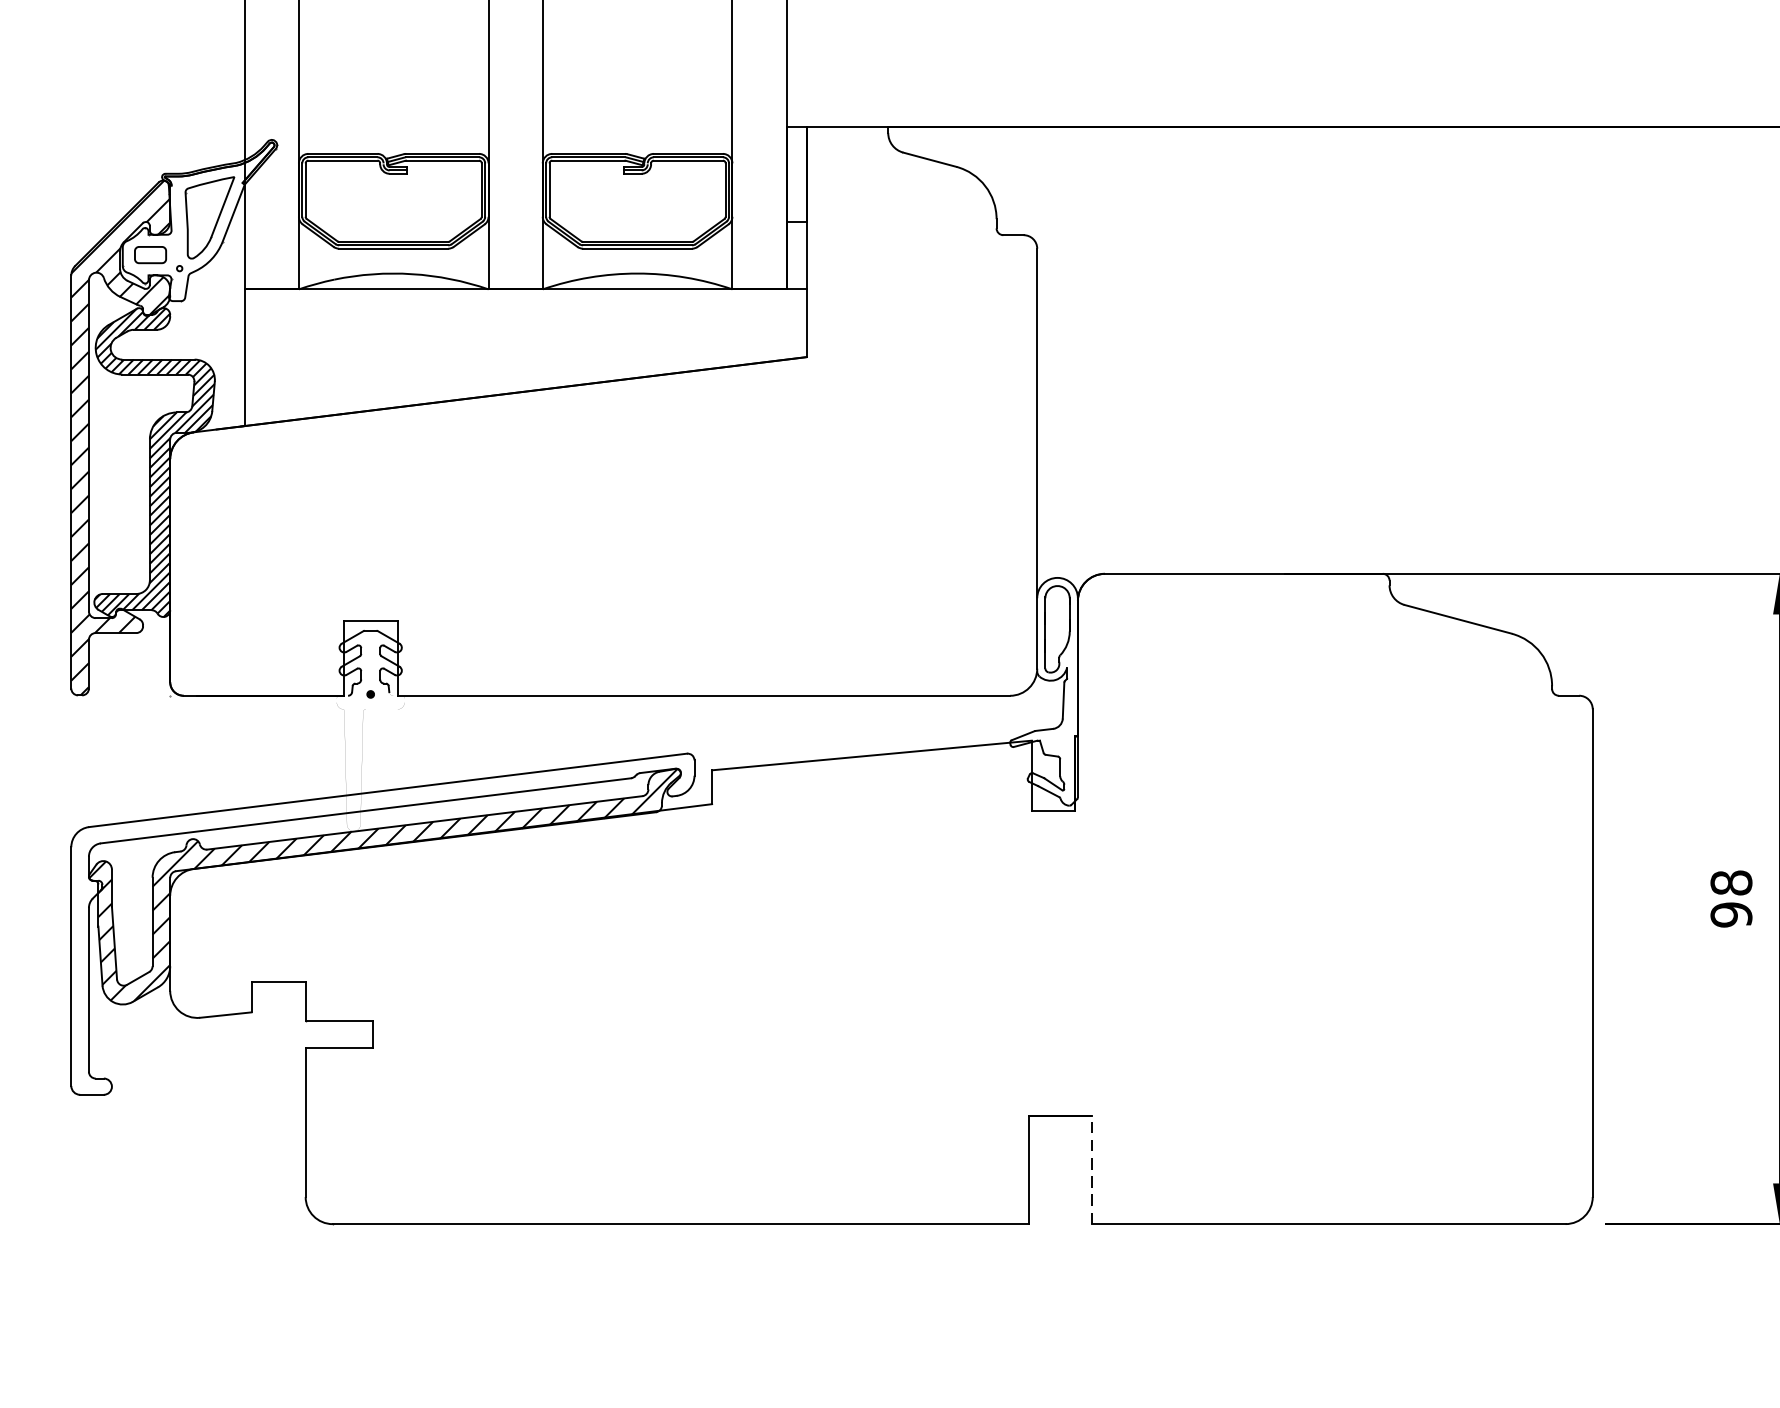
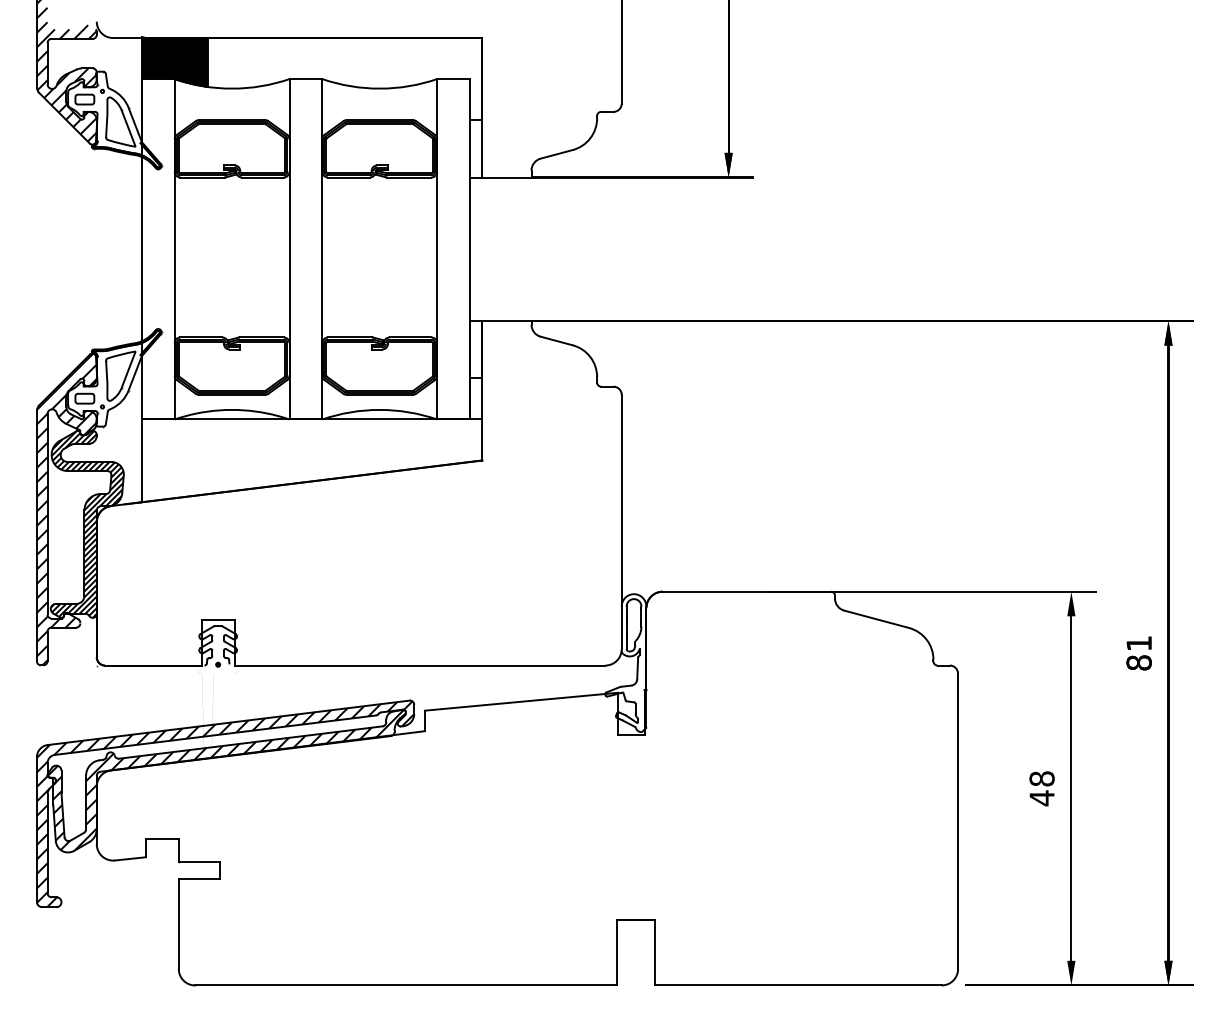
text: (1730, 915) -> (1041, 798), 98 -> 48
hatch: (382, 925) -> (225, 804), added
line: (1091, 1169) -> (654, 952), dashed -> solid

